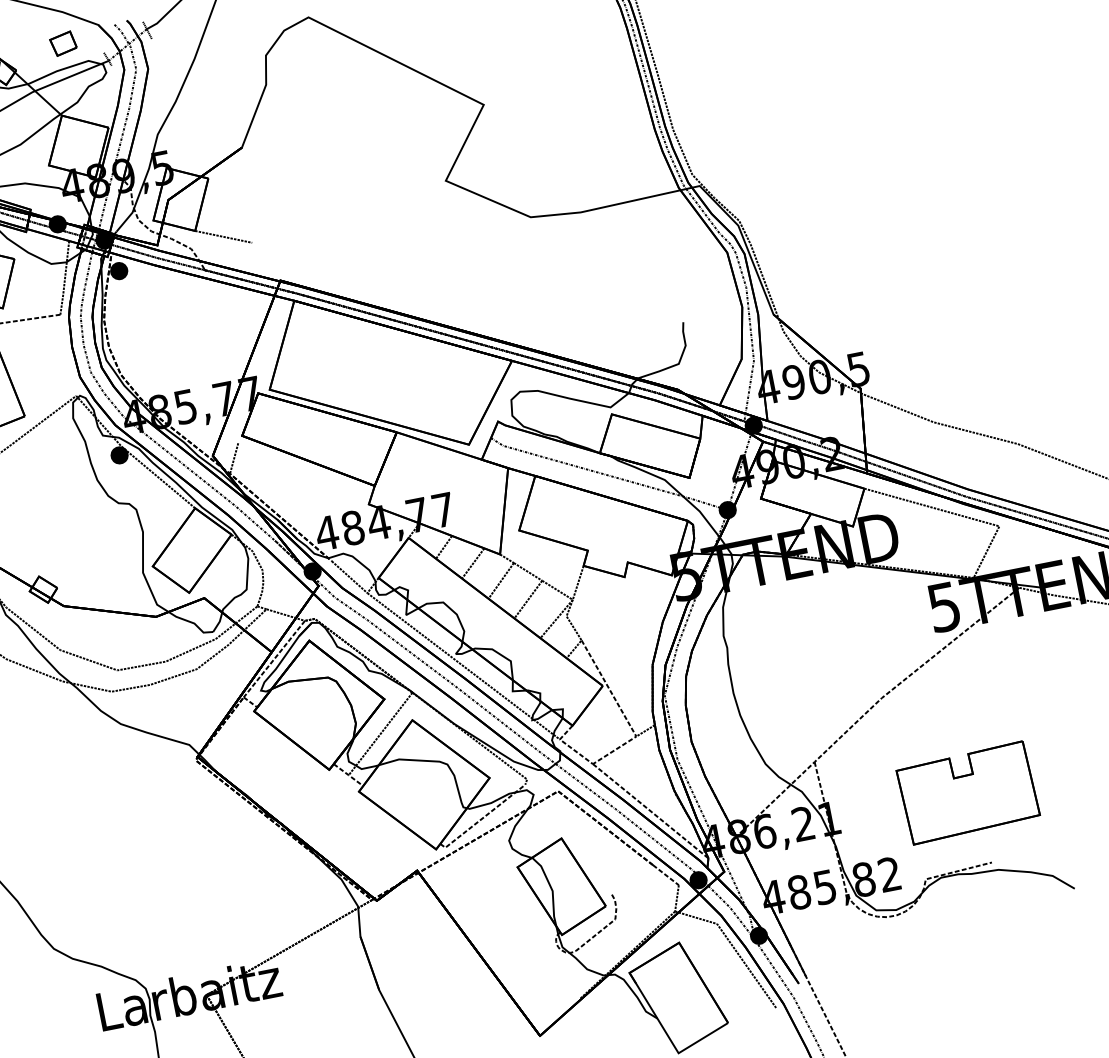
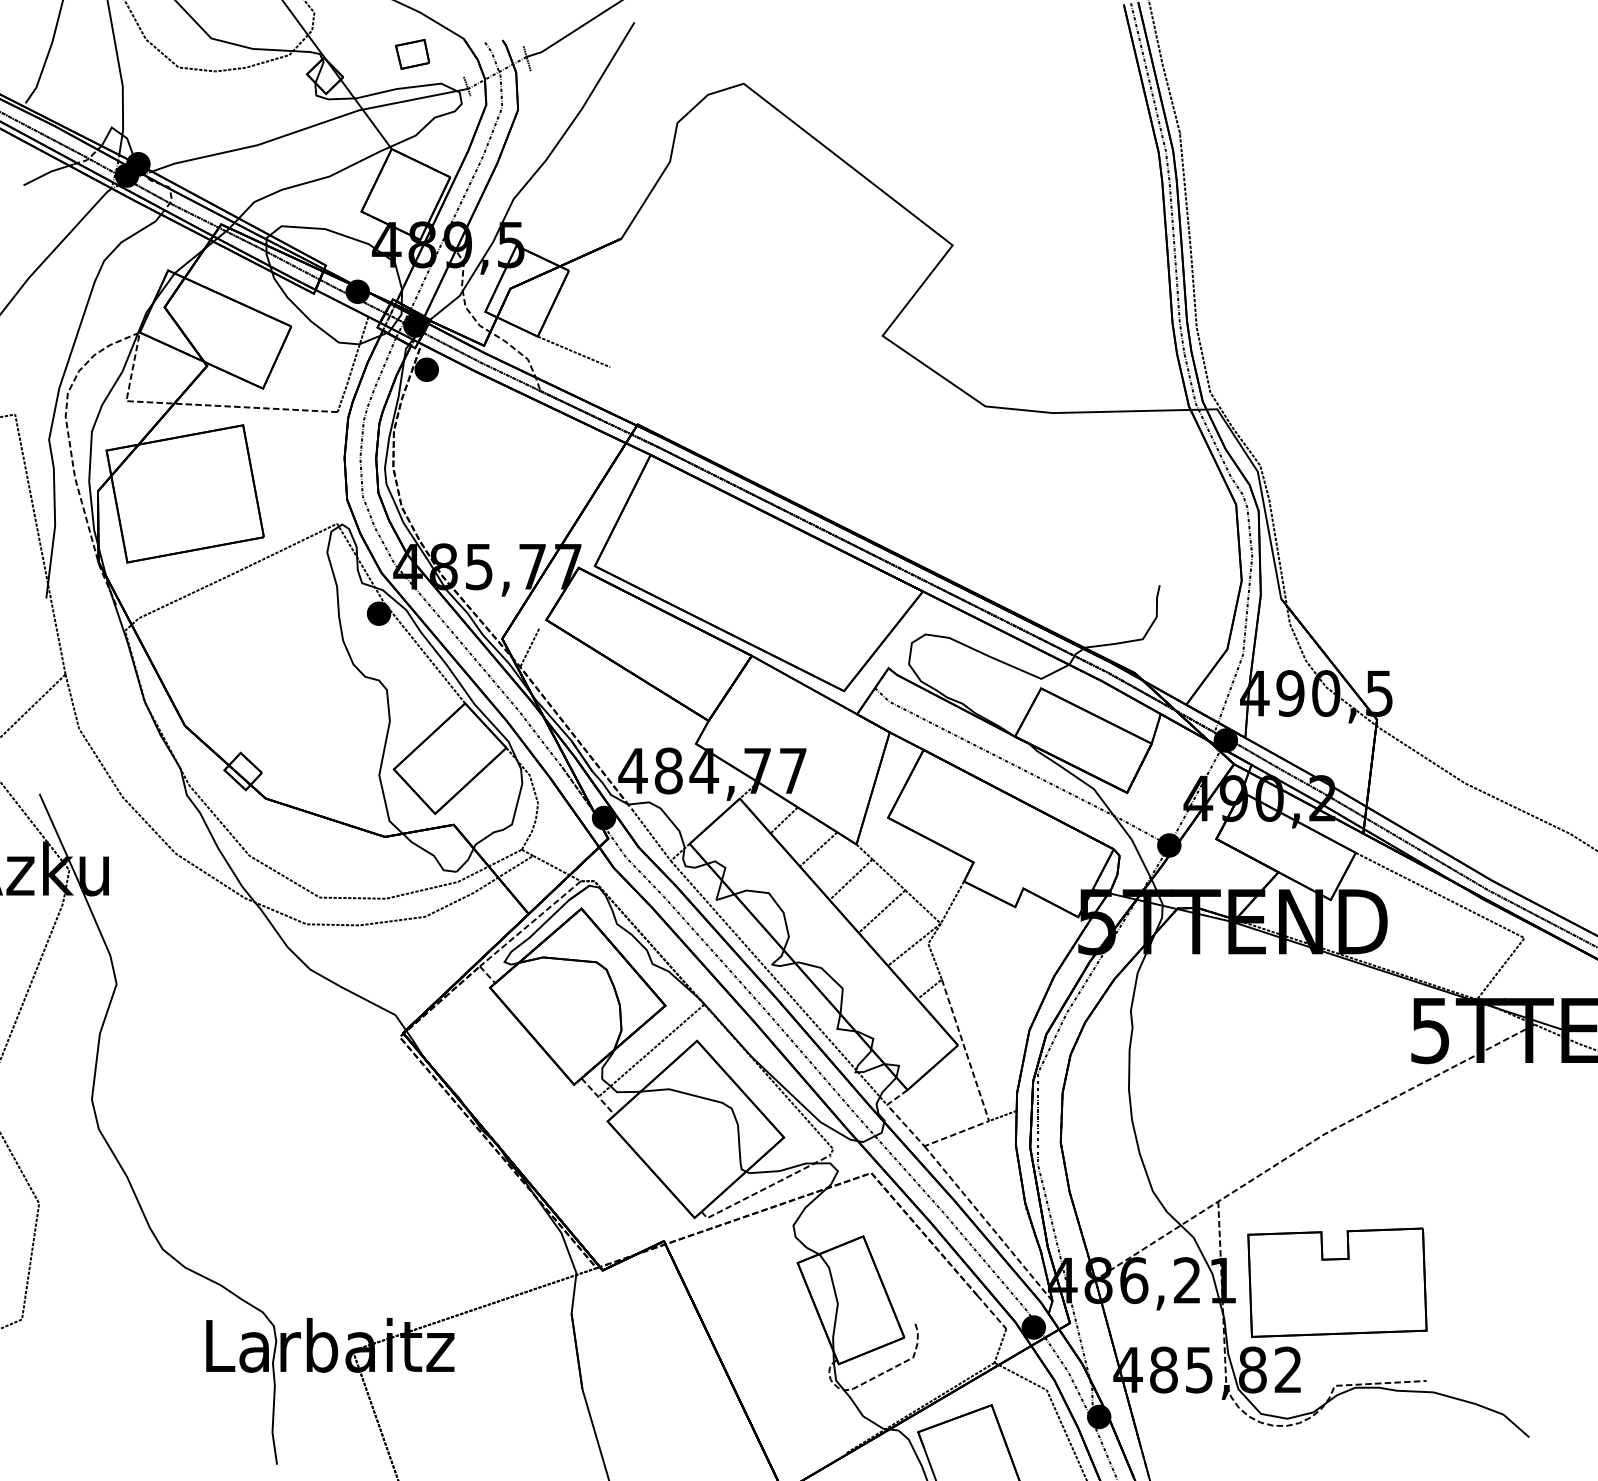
part: (968, 792) -> (1337, 1282), moved

